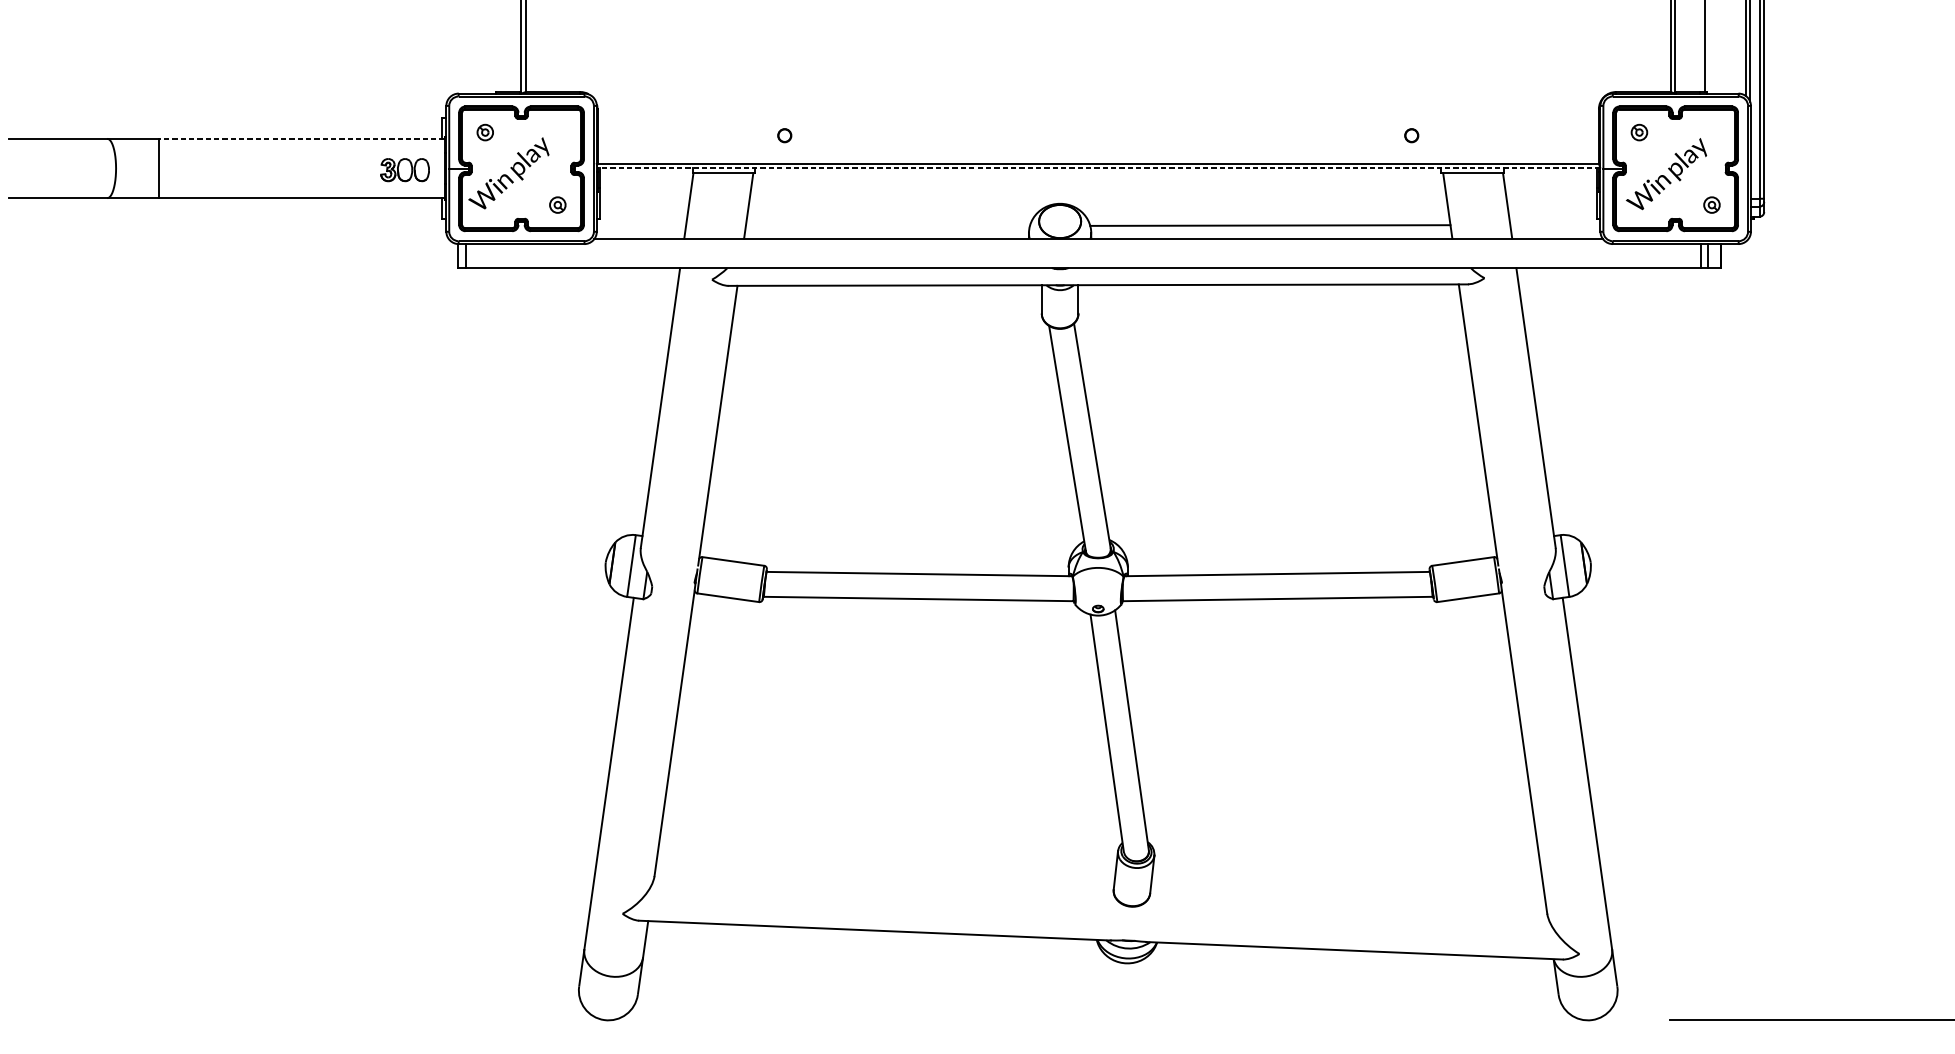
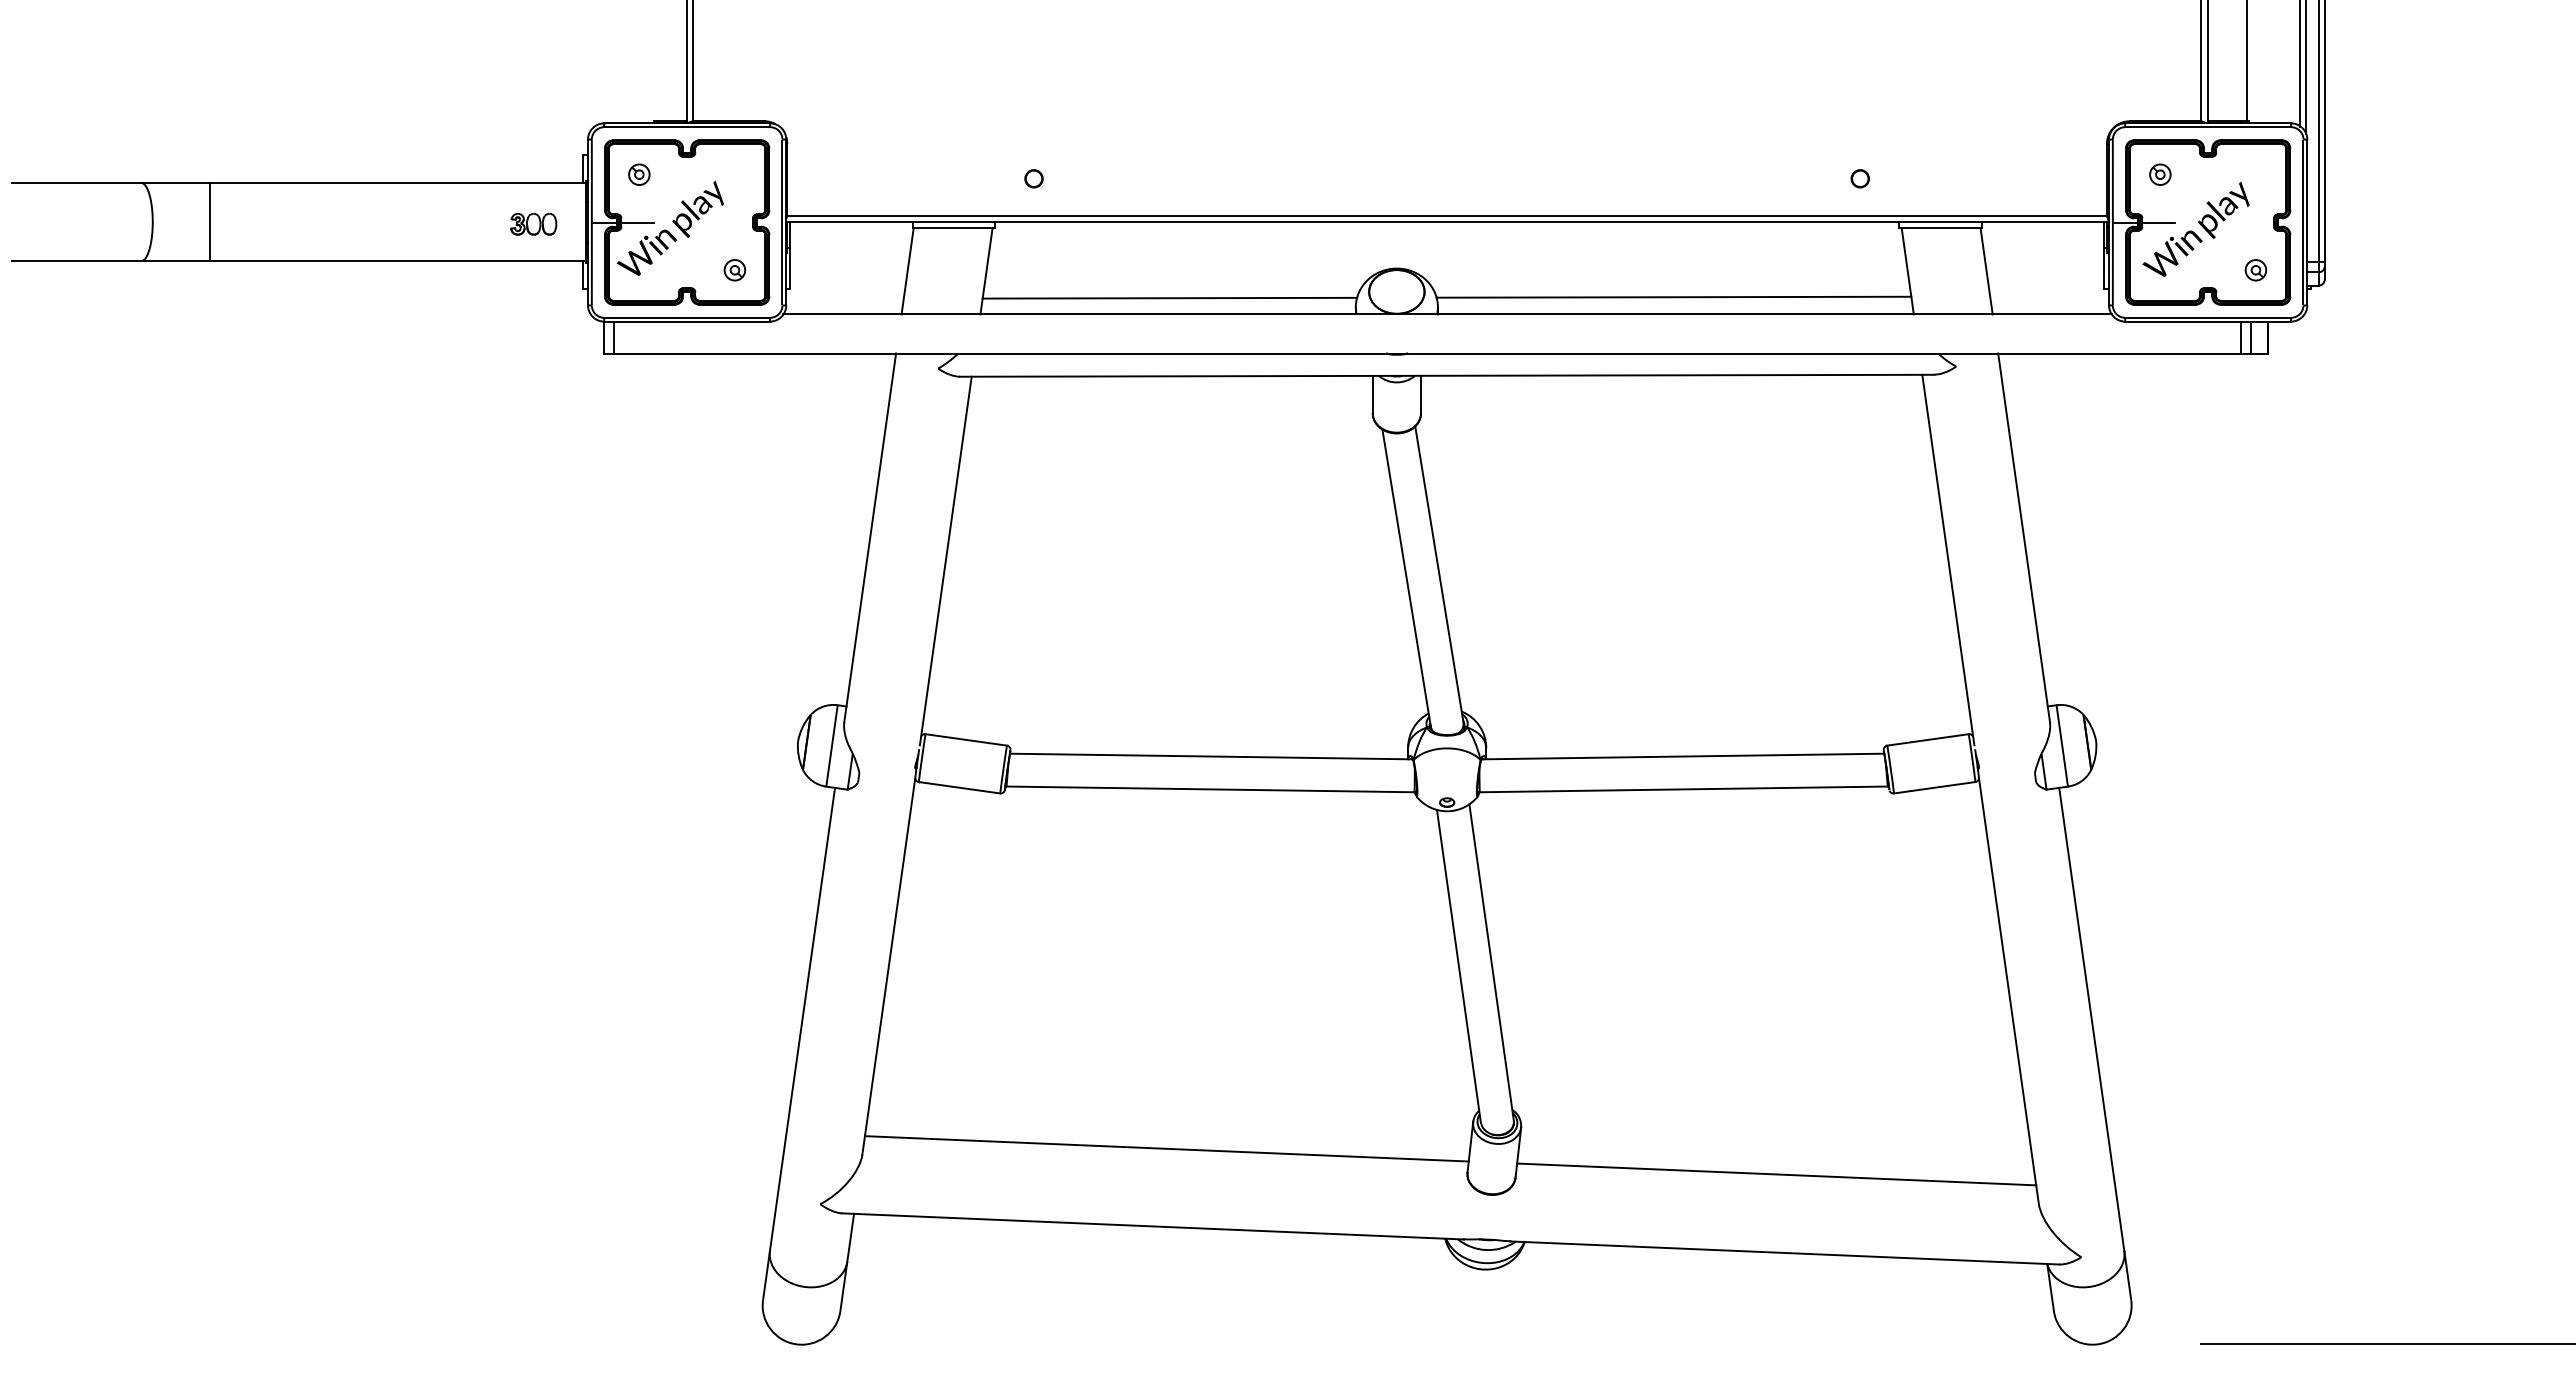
line: (301, 139) -> (397, 183), dashed -> solid
line: (483, 168) -> (637, 222), added
line: (1098, 168) -> (1447, 221), dashed -> solid
line: (1638, 168) -> (2158, 222), added
part: (404, 170) -> (533, 224), size x0.71
line: (887, 225) -> (1169, 297), added
line: (885, 871) -> (1166, 1148), added
line: (1348, 891) -> (1776, 1174), added

